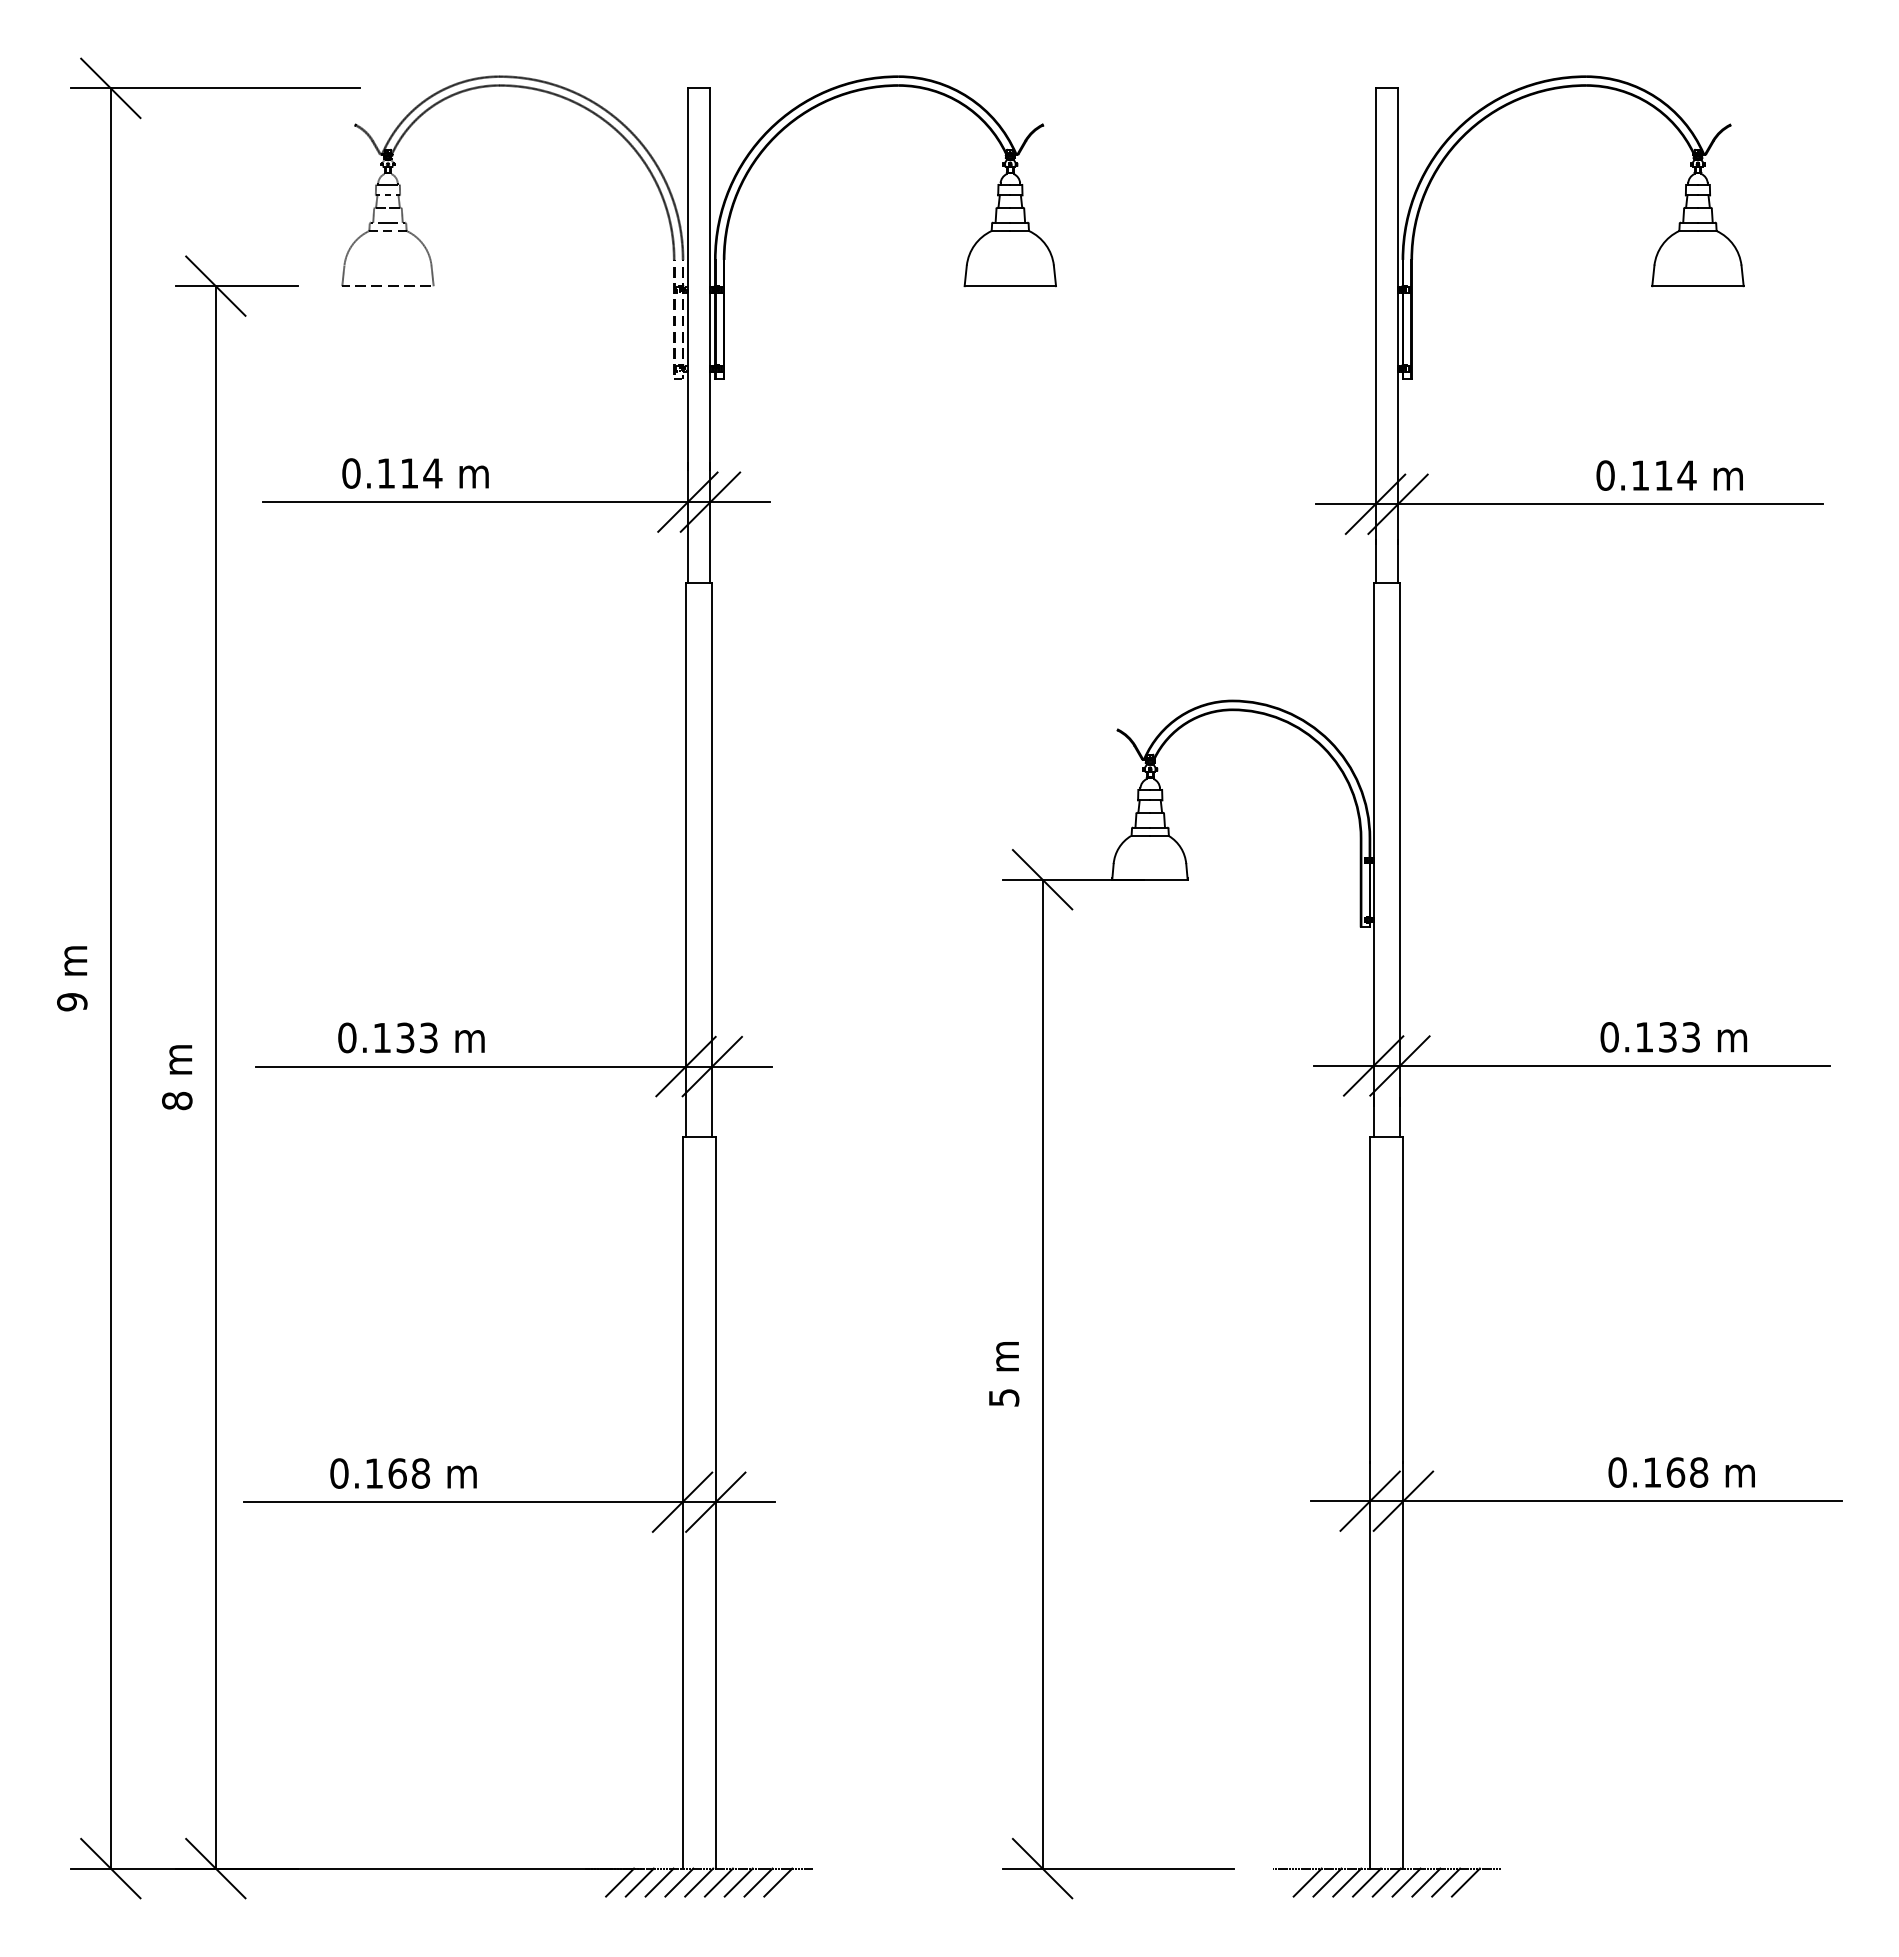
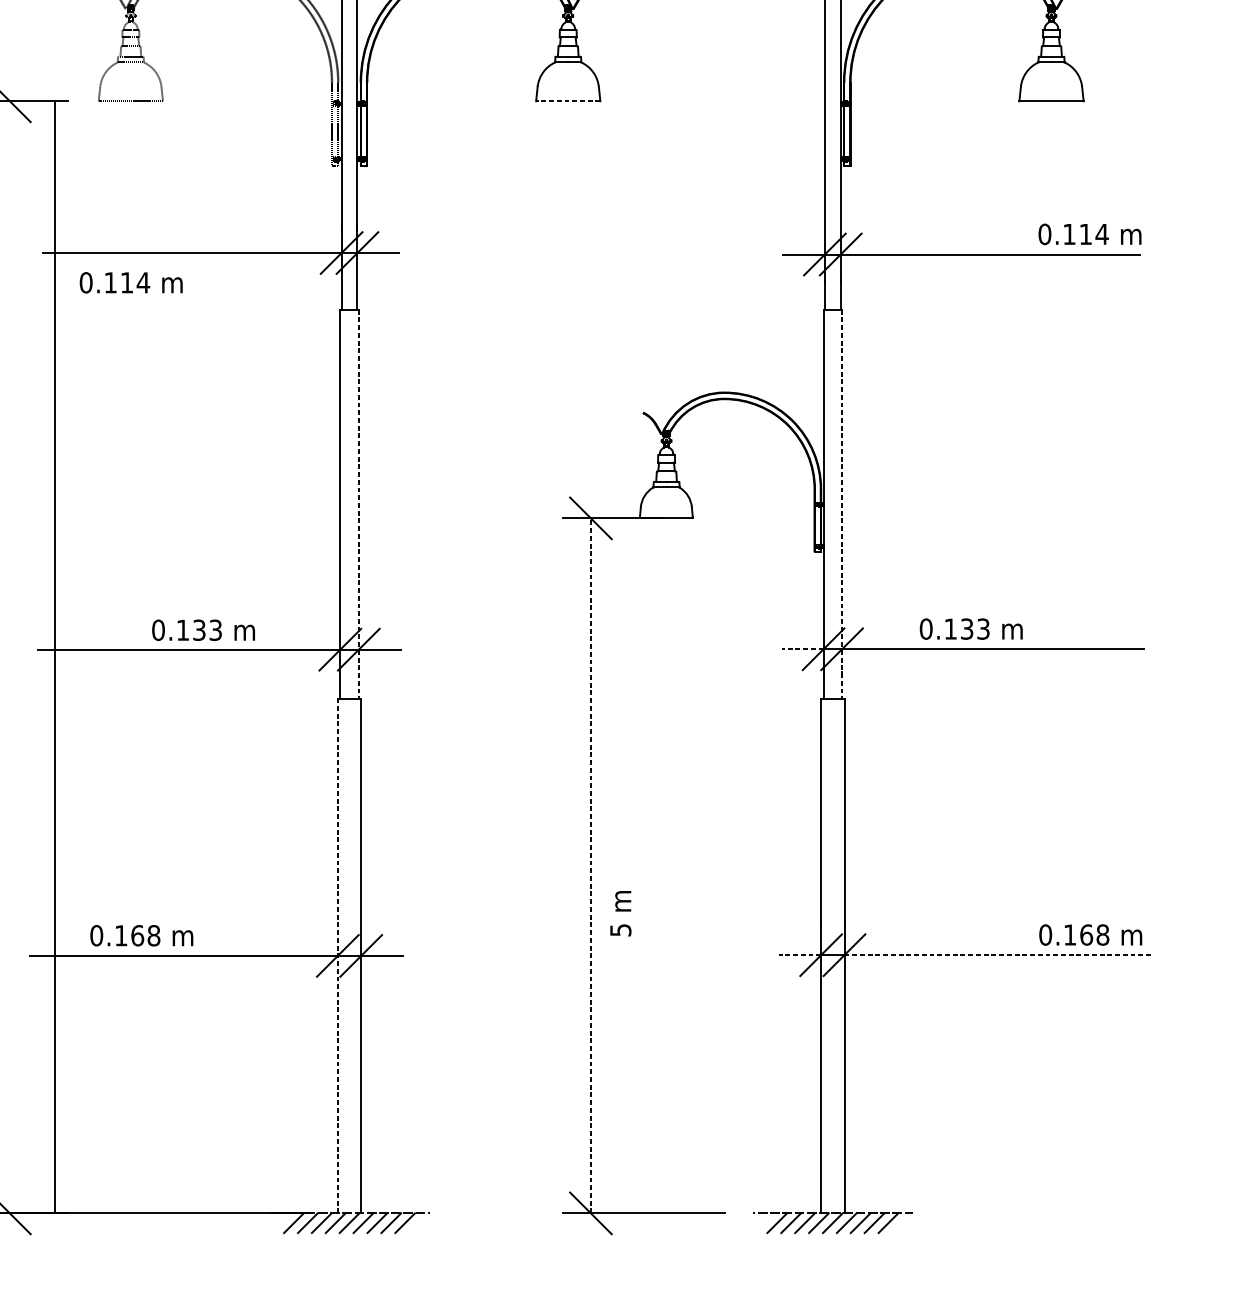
line: (1010, 286) -> (568, 101), solid -> dashed
text: (415, 473) -> (131, 282), moved
text: (1669, 475) -> (1089, 234), moved
line: (712, 859) -> (358, 504), solid -> dashed
line: (1399, 859) -> (841, 504), solid -> dashed
text: (411, 1037) -> (203, 629), moved
text: (1673, 1037) -> (971, 629), moved
line: (1343, 1065) -> (802, 648), solid -> dashed
line: (215, 1077) -> (54, 657), moved
line: (1042, 1373) -> (590, 865), solid -> dashed
text: (1004, 1374) -> (621, 913), moved
text: (1681, 1472) -> (1090, 934), moved
line: (1340, 1501) -> (800, 955), solid -> dashed
line: (1623, 1501) -> (999, 955), solid -> dashed
line: (682, 1502) -> (337, 956), solid -> dashed

